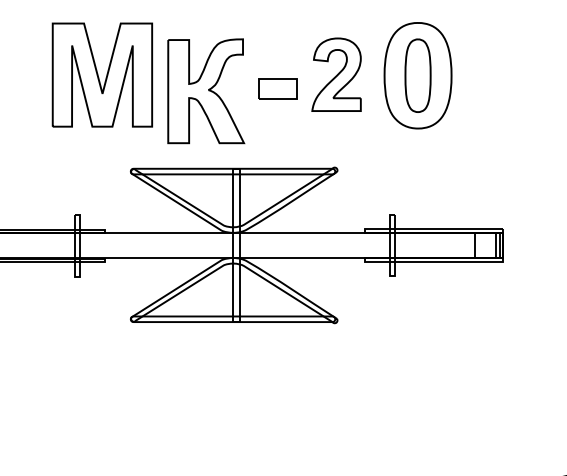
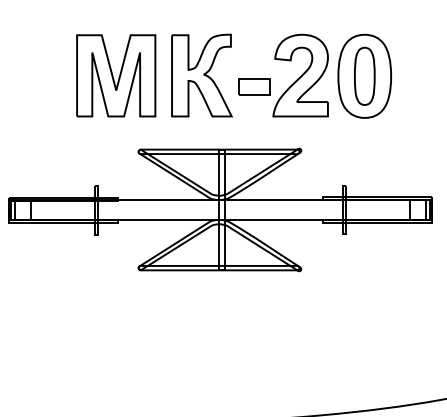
part: (336, 74) -> (300, 75), size x1.43
part: (205, 91) -> (201, 75), moved

